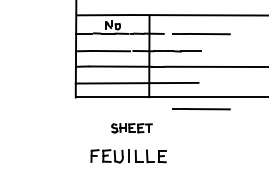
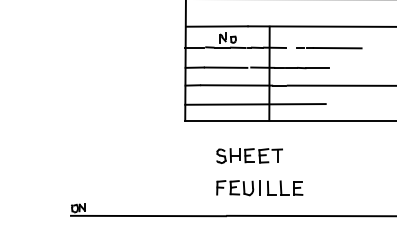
line: (201, 109) -> (329, 134), removed
part: (131, 127) -> (249, 155), size x1.43
part: (128, 156) -> (259, 188), moved

